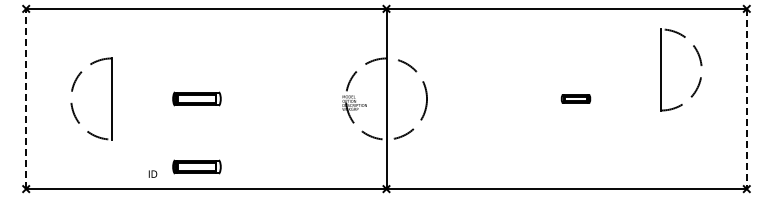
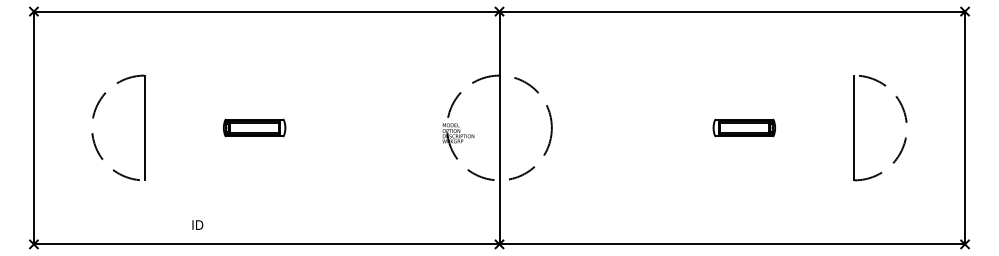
part: (700, 65) -> (905, 122), moved
line: (26, 98) -> (34, 127), dashed -> solid
part: (575, 98) -> (743, 127), size x1.67
line: (746, 99) -> (964, 128), dashed -> solid
part: (196, 166) -> (254, 215), removed

